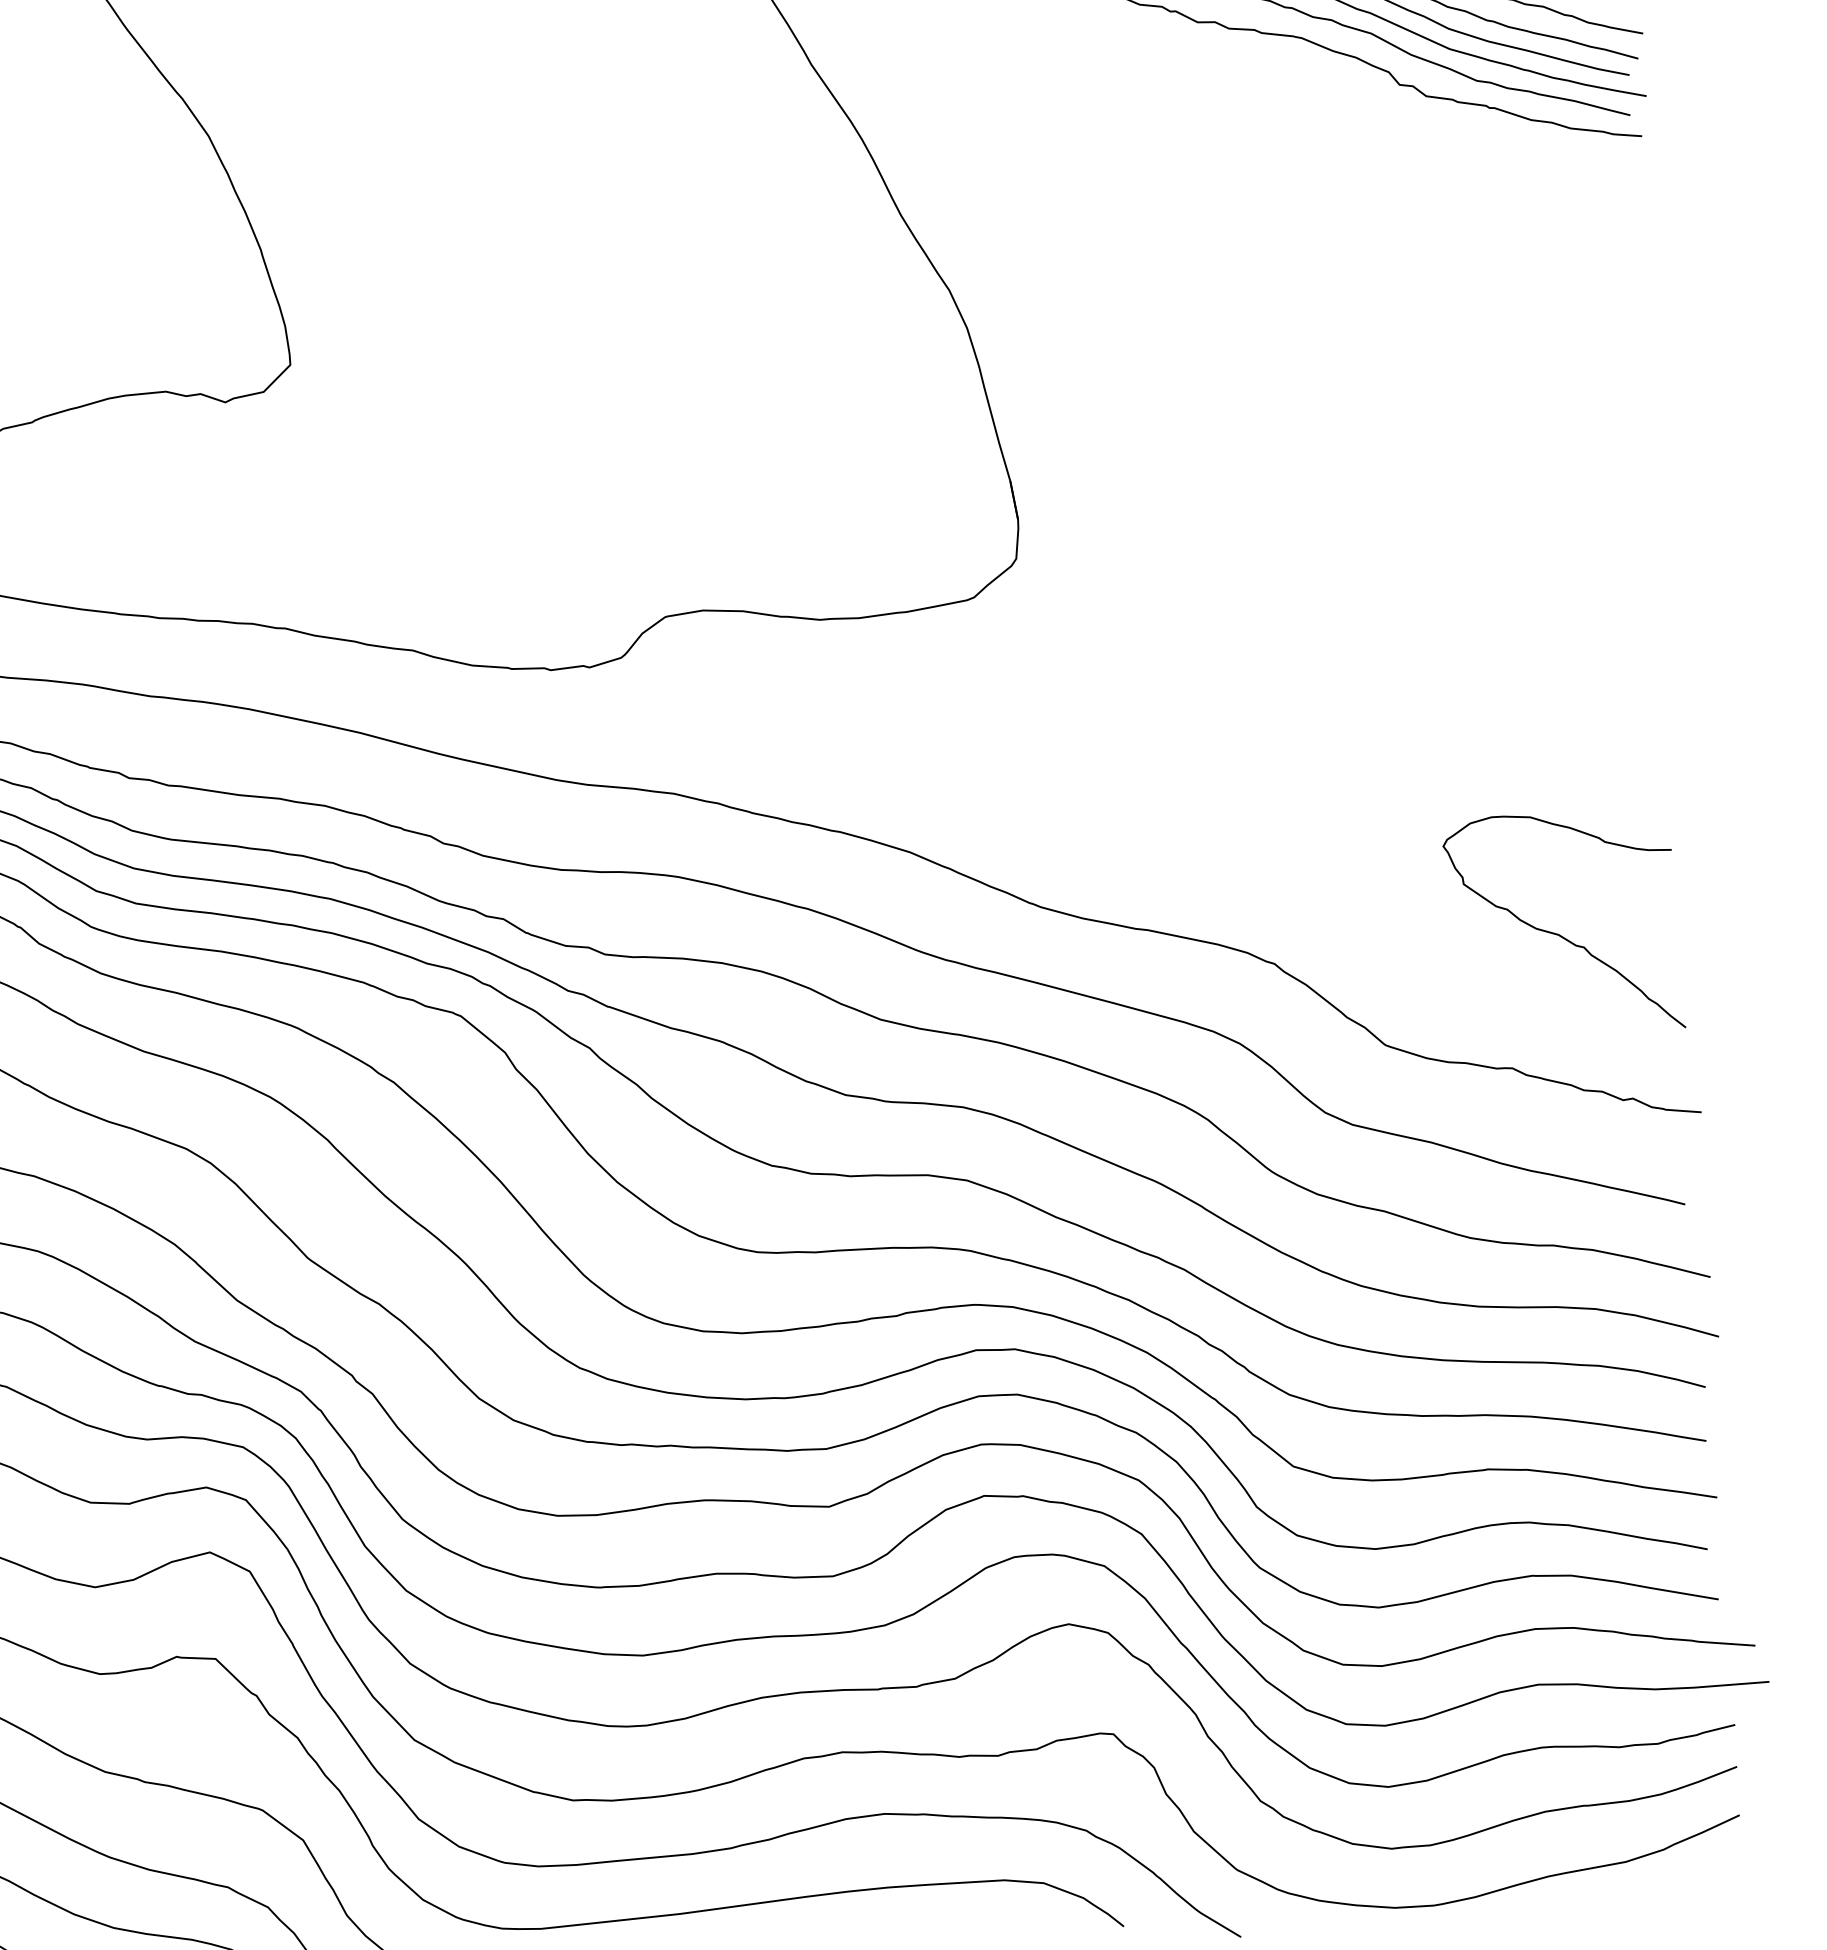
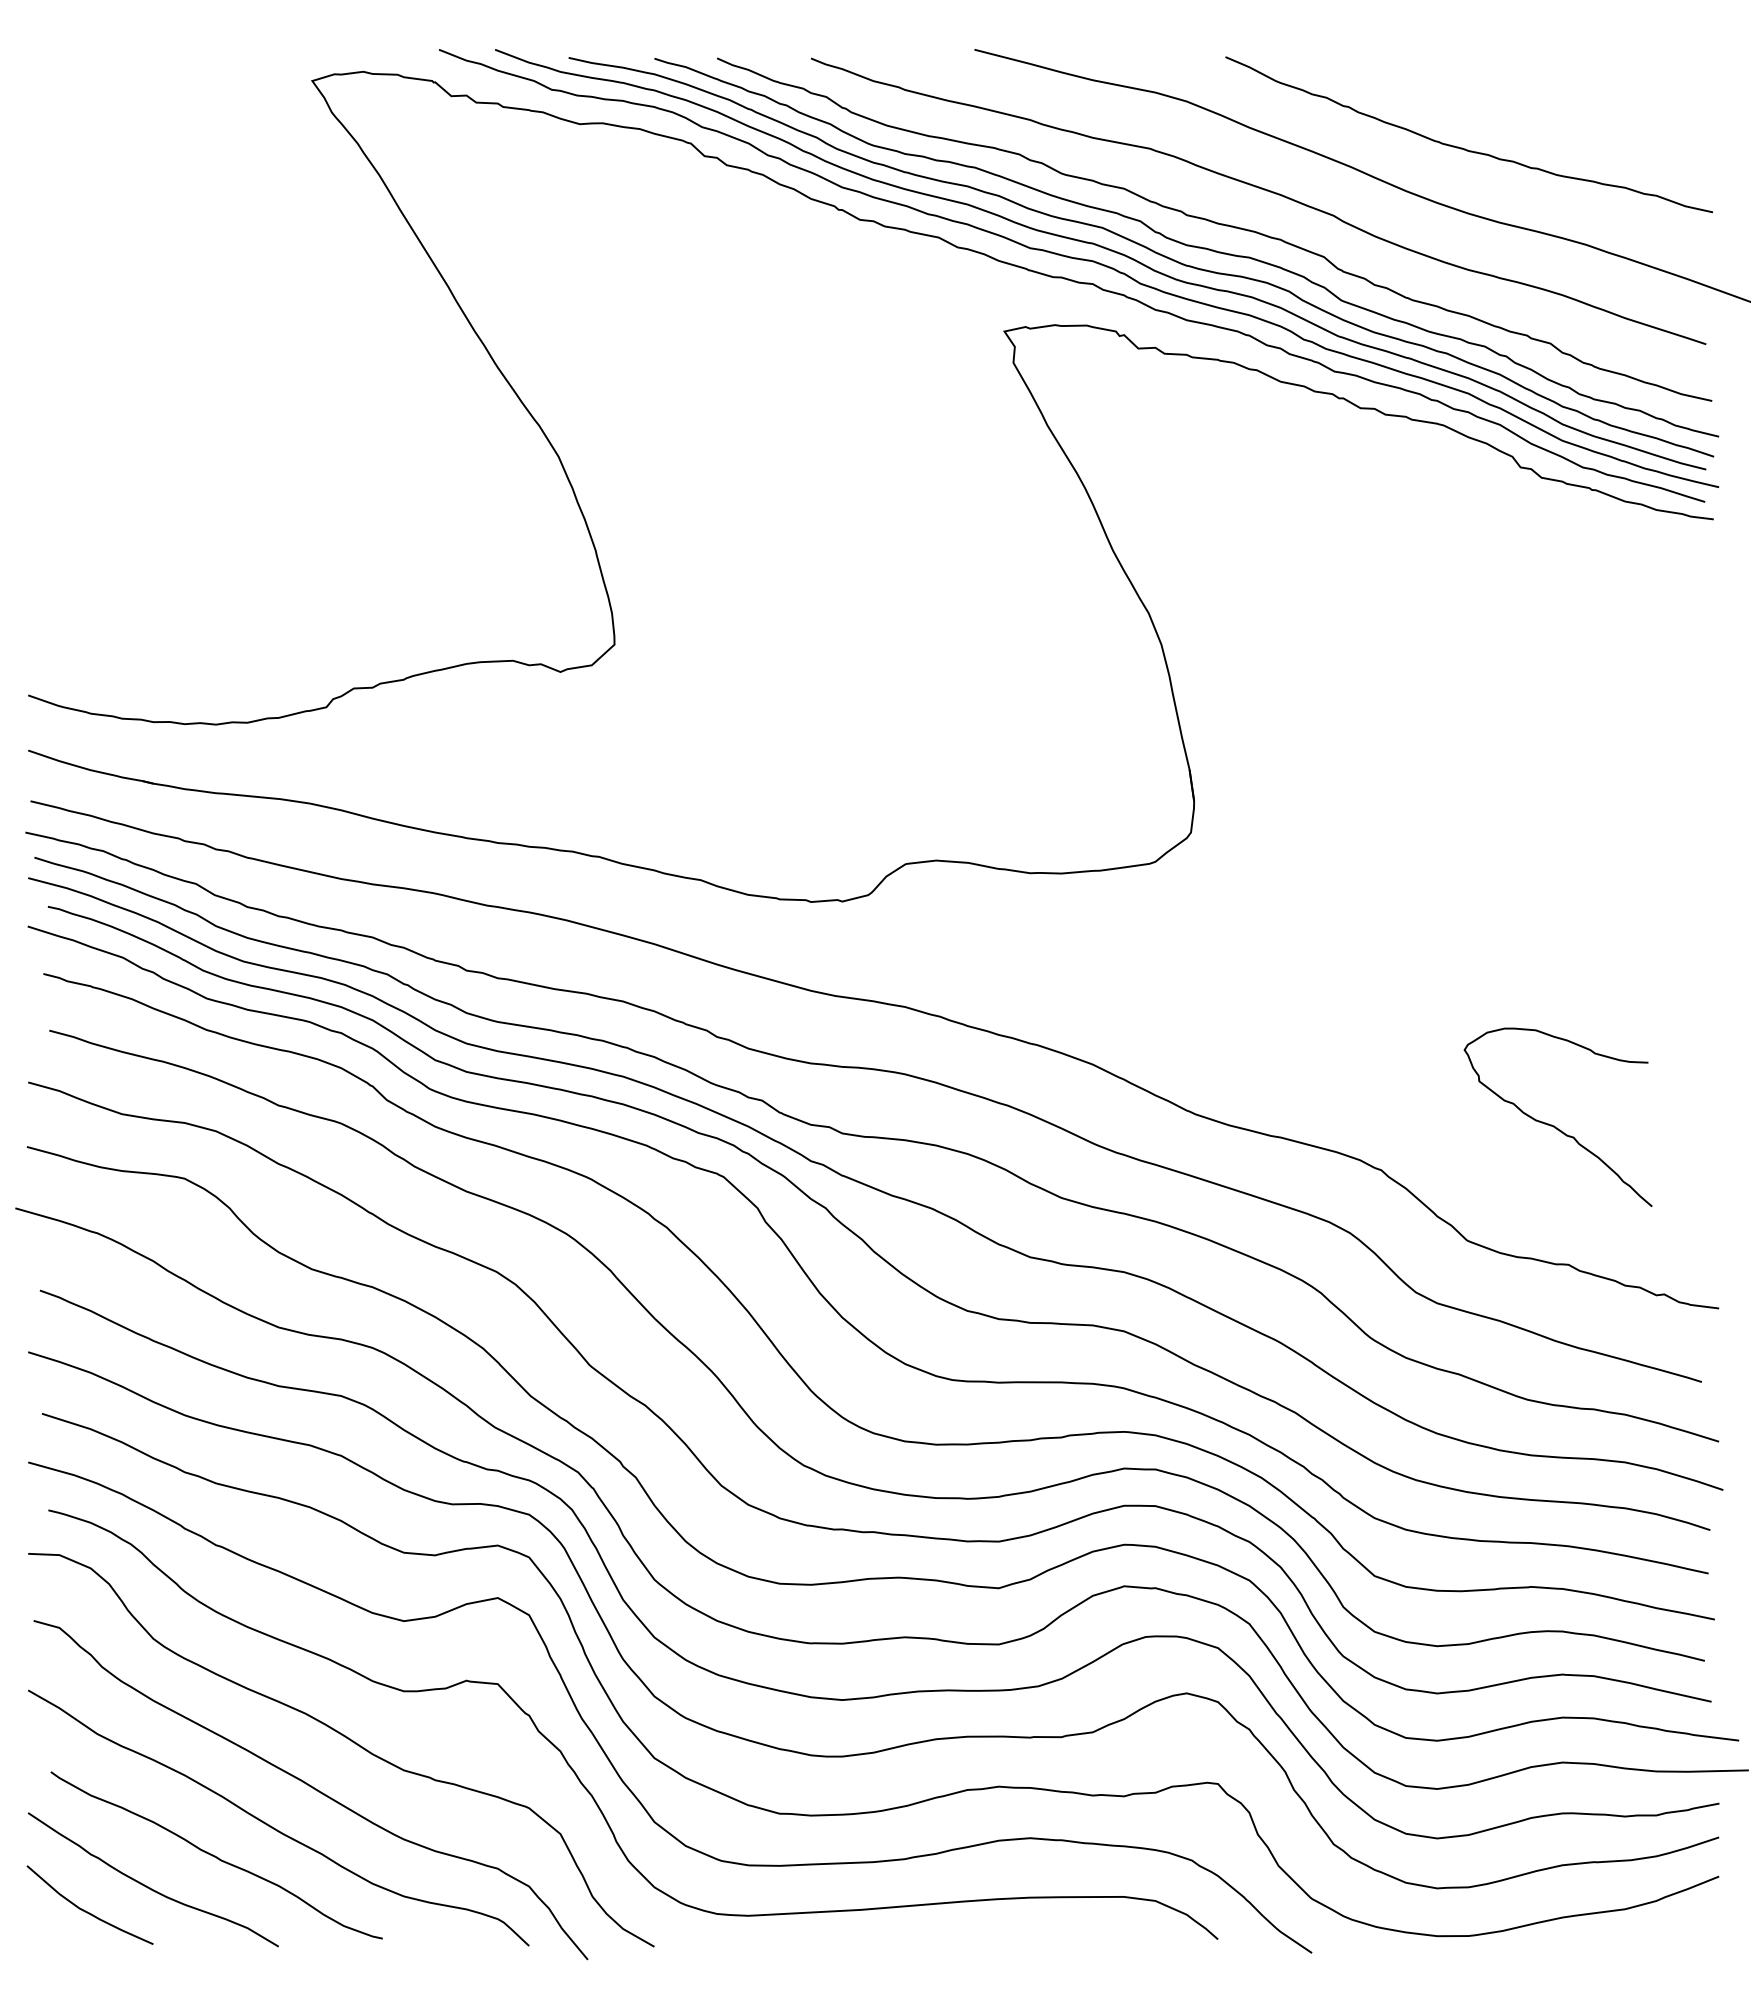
curve: (1559, 933) -> (1554, 1125), moved

